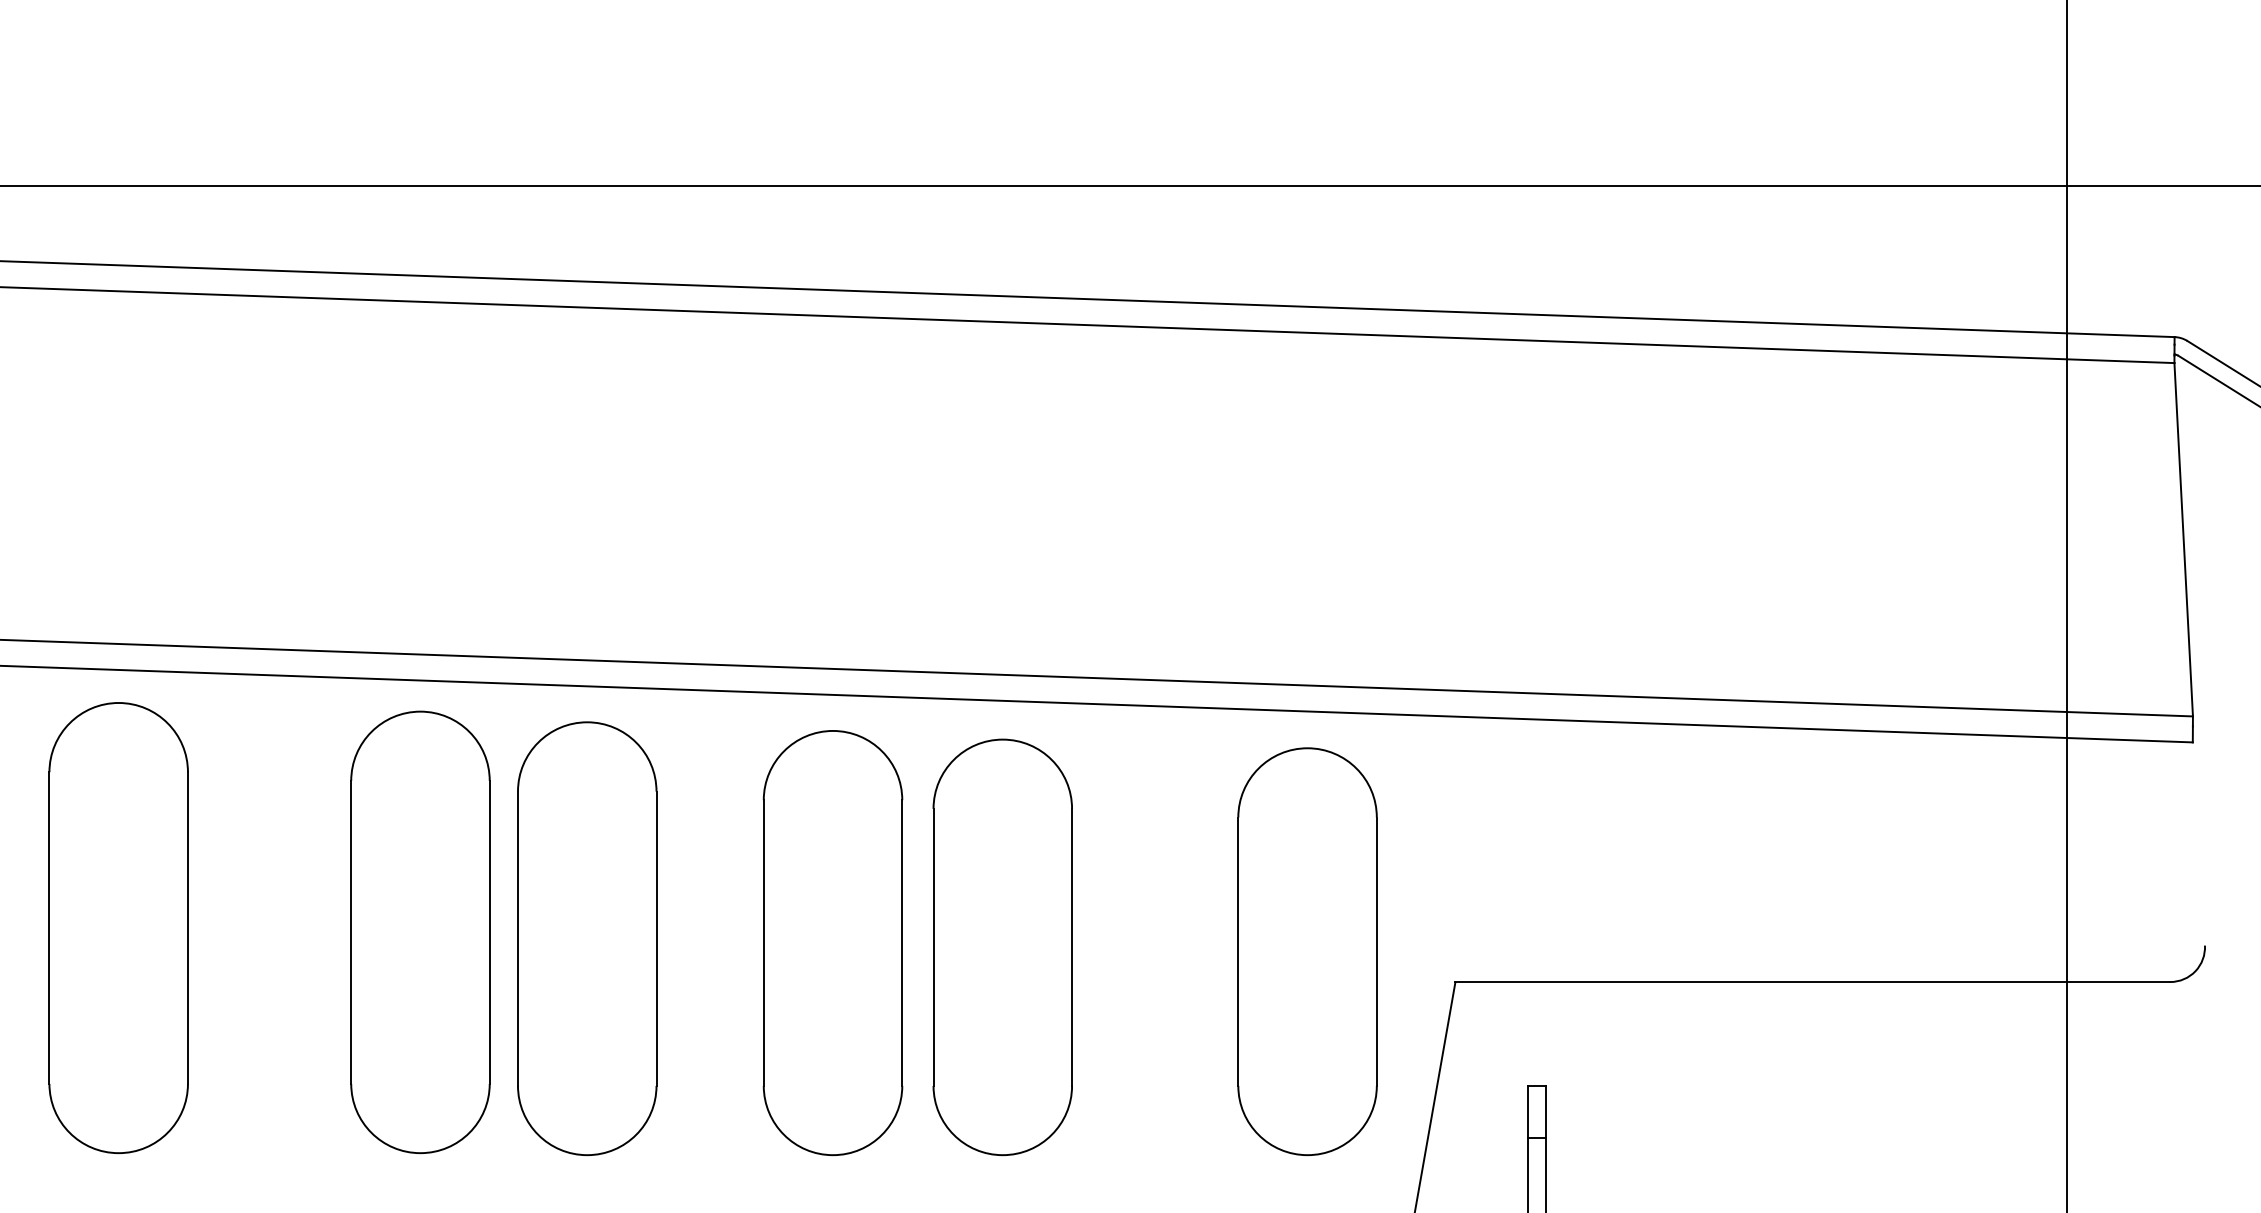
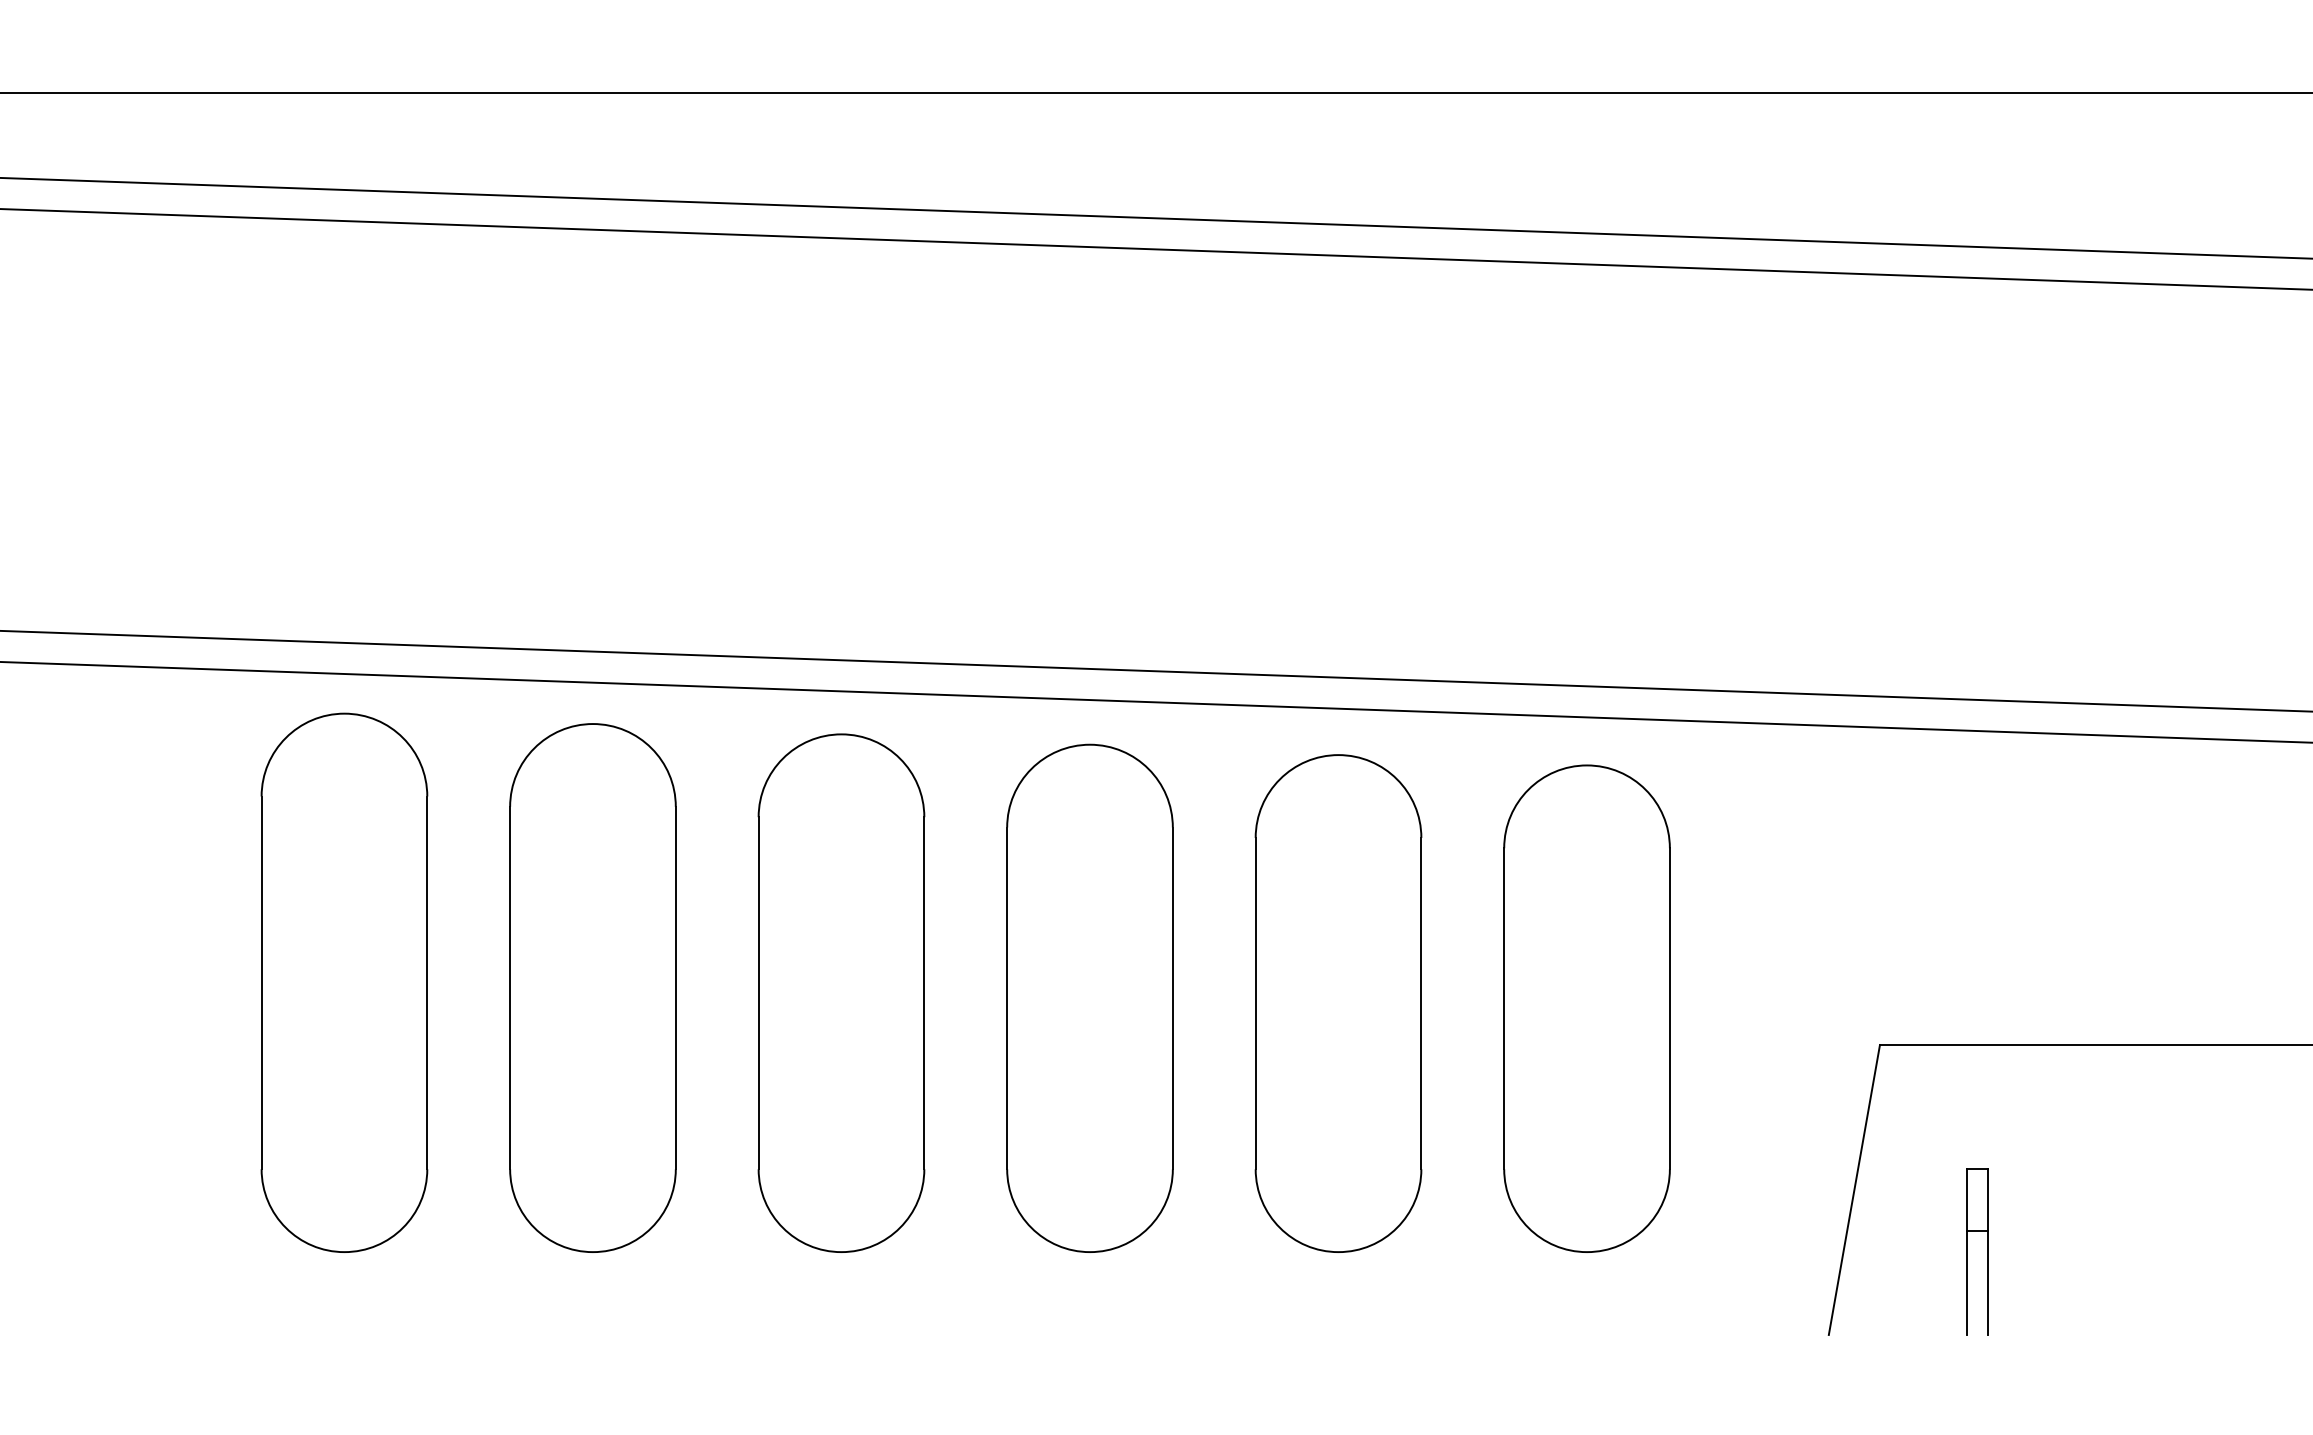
part: (118, 928) -> (344, 983), moved
part: (420, 932) -> (592, 988), moved
part: (832, 943) -> (1089, 998), moved
part: (1307, 951) -> (1586, 1008), moved

